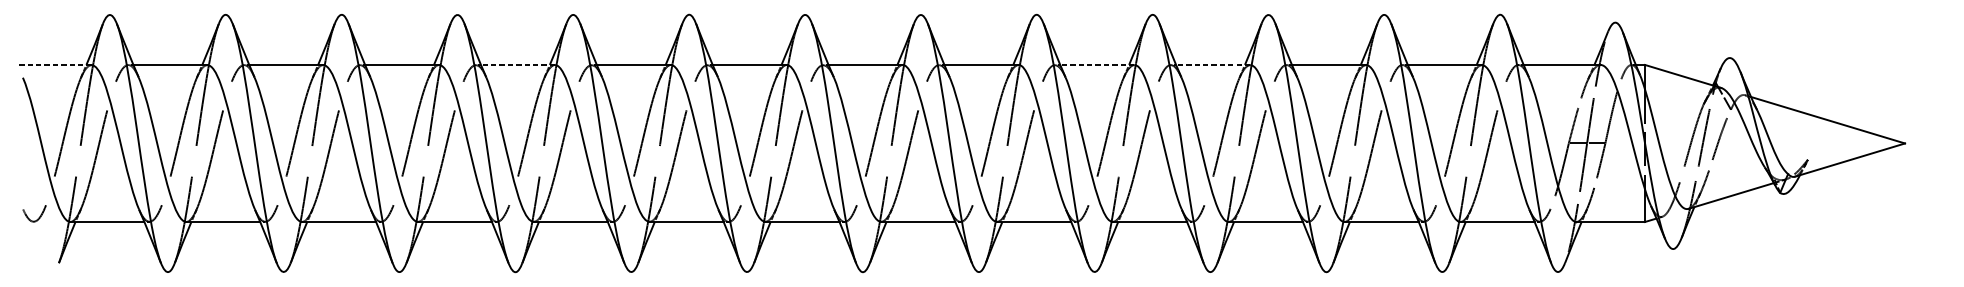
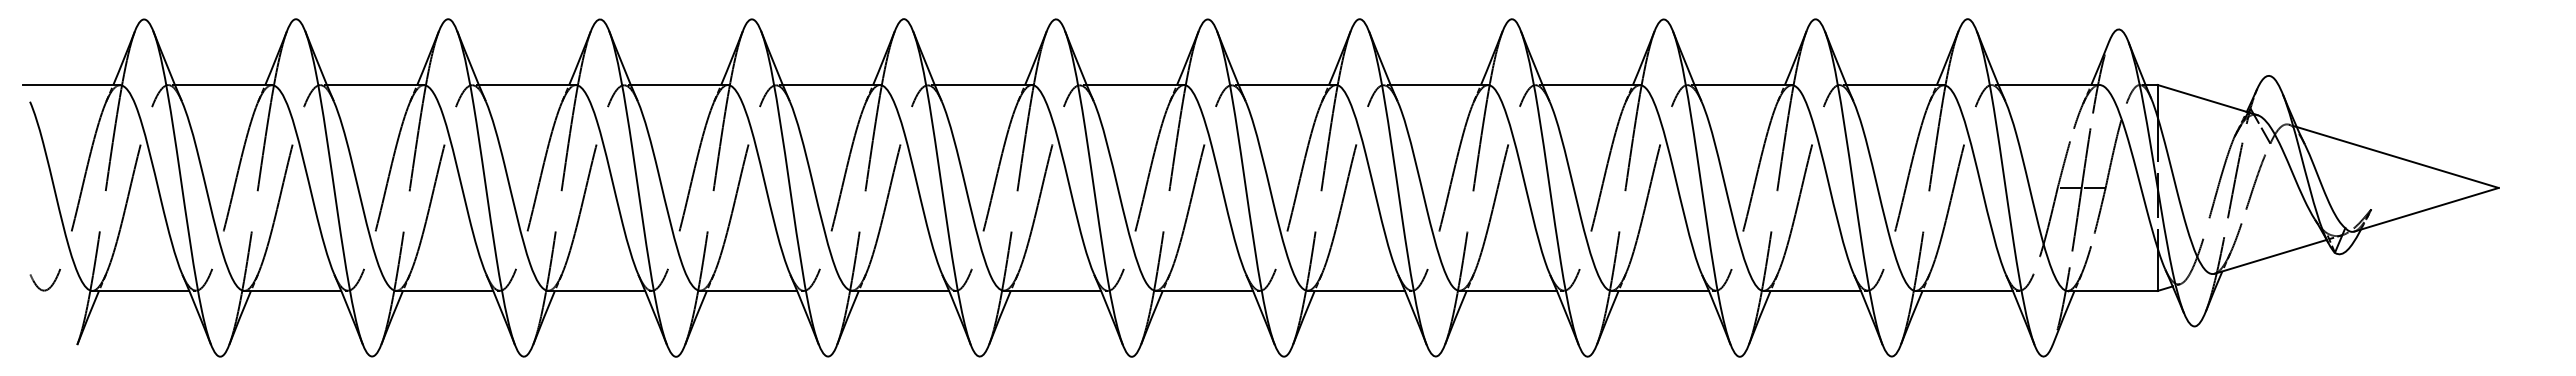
line: (54, 64) -> (71, 84), dashed -> solid
line: (518, 64) -> (679, 84), dashed -> solid
line: (1097, 64) -> (1439, 84), dashed -> solid
line: (1213, 64) -> (1591, 84), dashed -> solid

